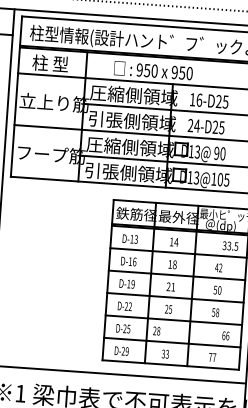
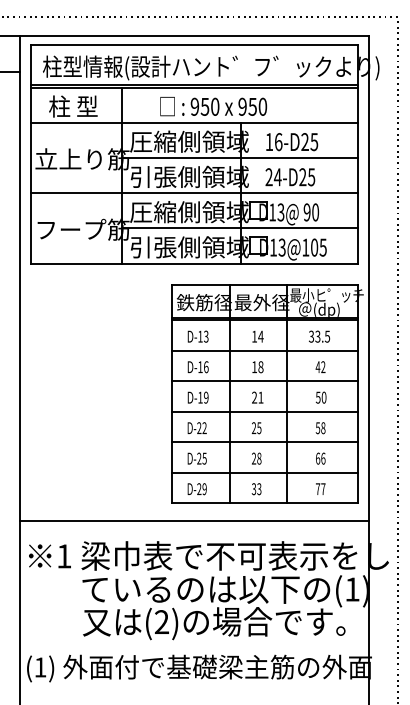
text: (230, 246) -> (319, 336), moved
text: (156, 330) -> (256, 458), moved
text: (225, 335) -> (320, 458), moved

